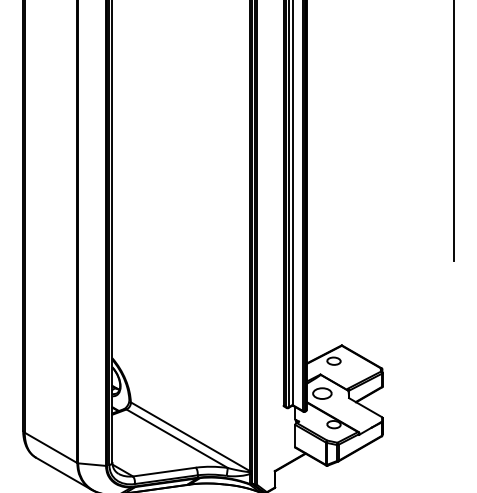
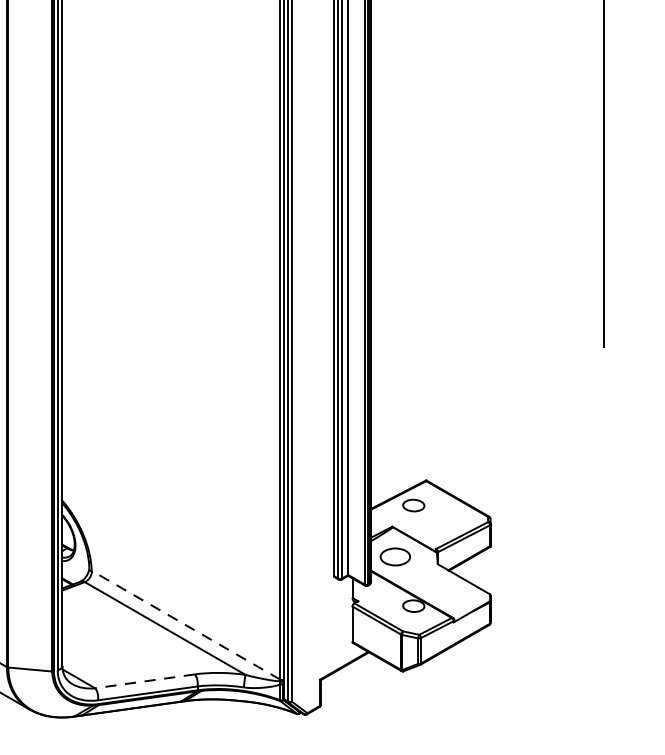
line: (190, 436) -> (186, 624), solid -> dashed
line: (164, 472) -> (145, 682), solid -> dashed

